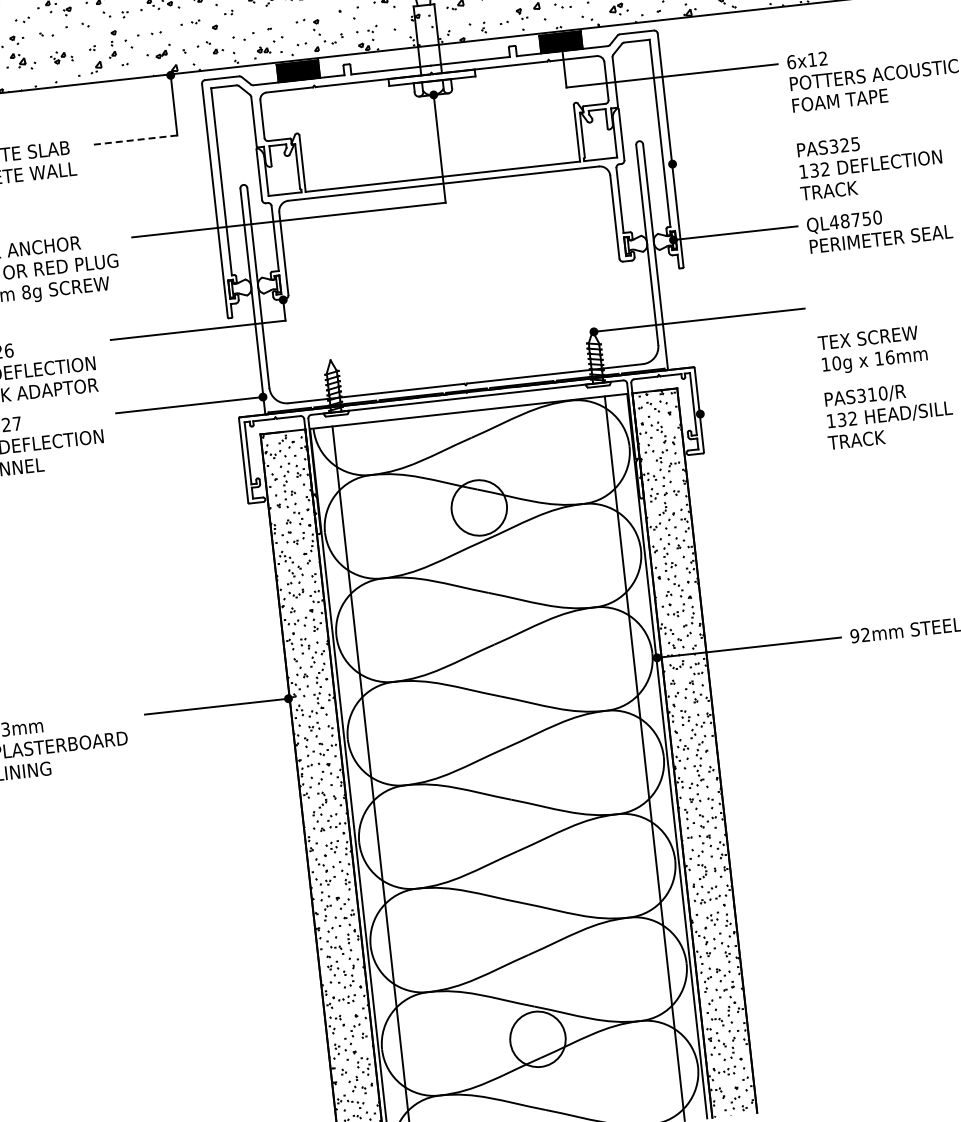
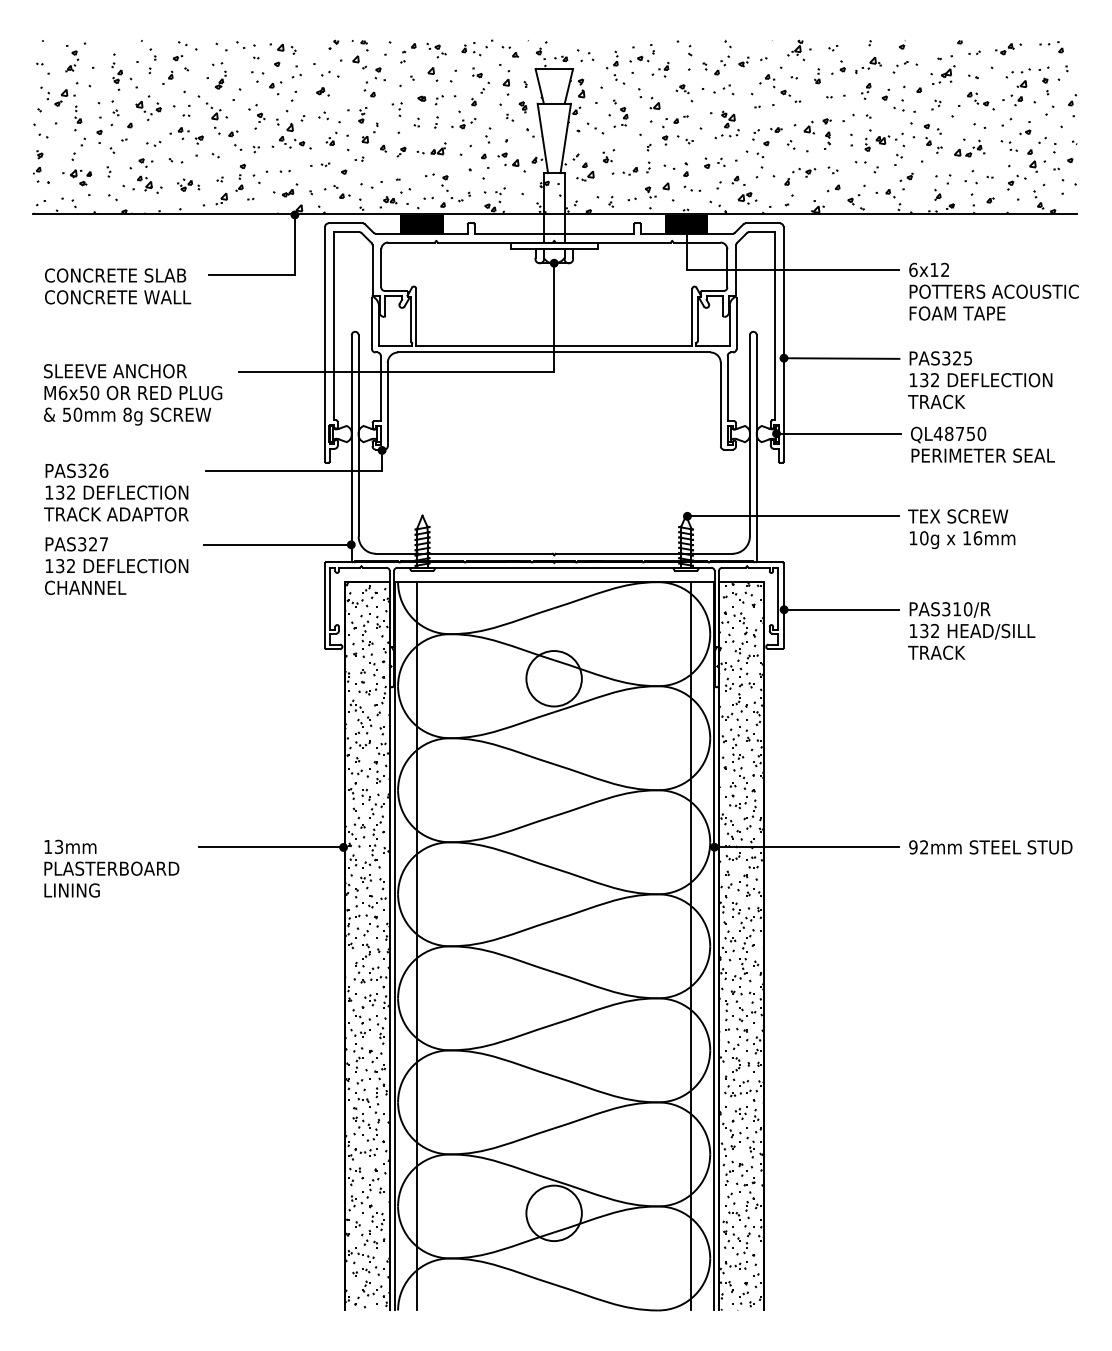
line: (135, 140) -> (252, 275), dashed -> solid
line: (729, 158) -> (841, 358), added
text: (872, 350) -> (961, 529), moved
line: (757, 407) -> (841, 609), added

